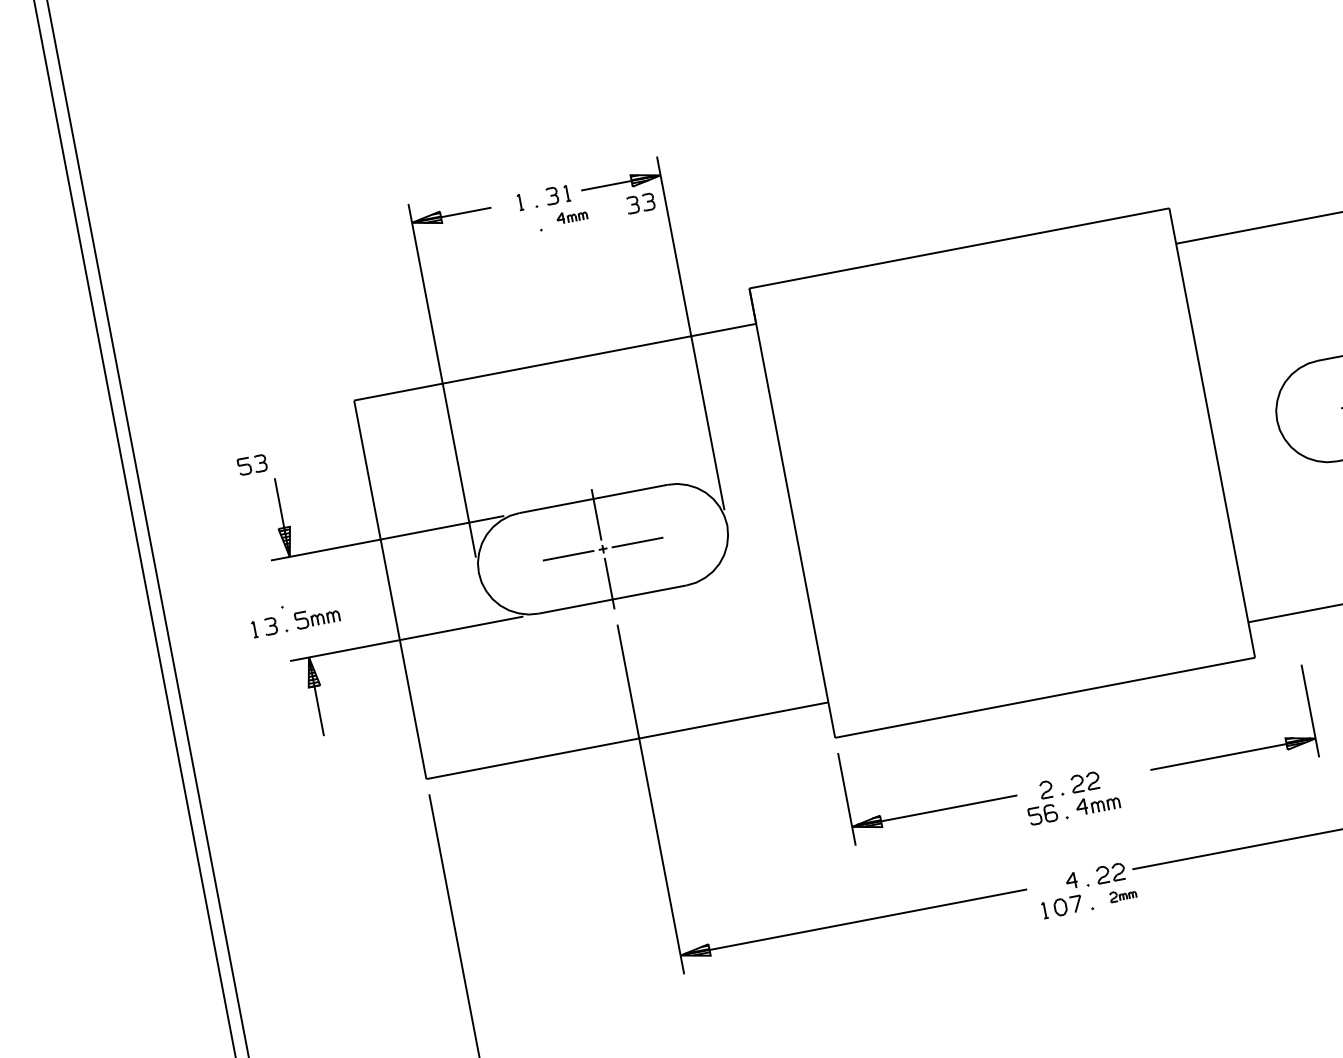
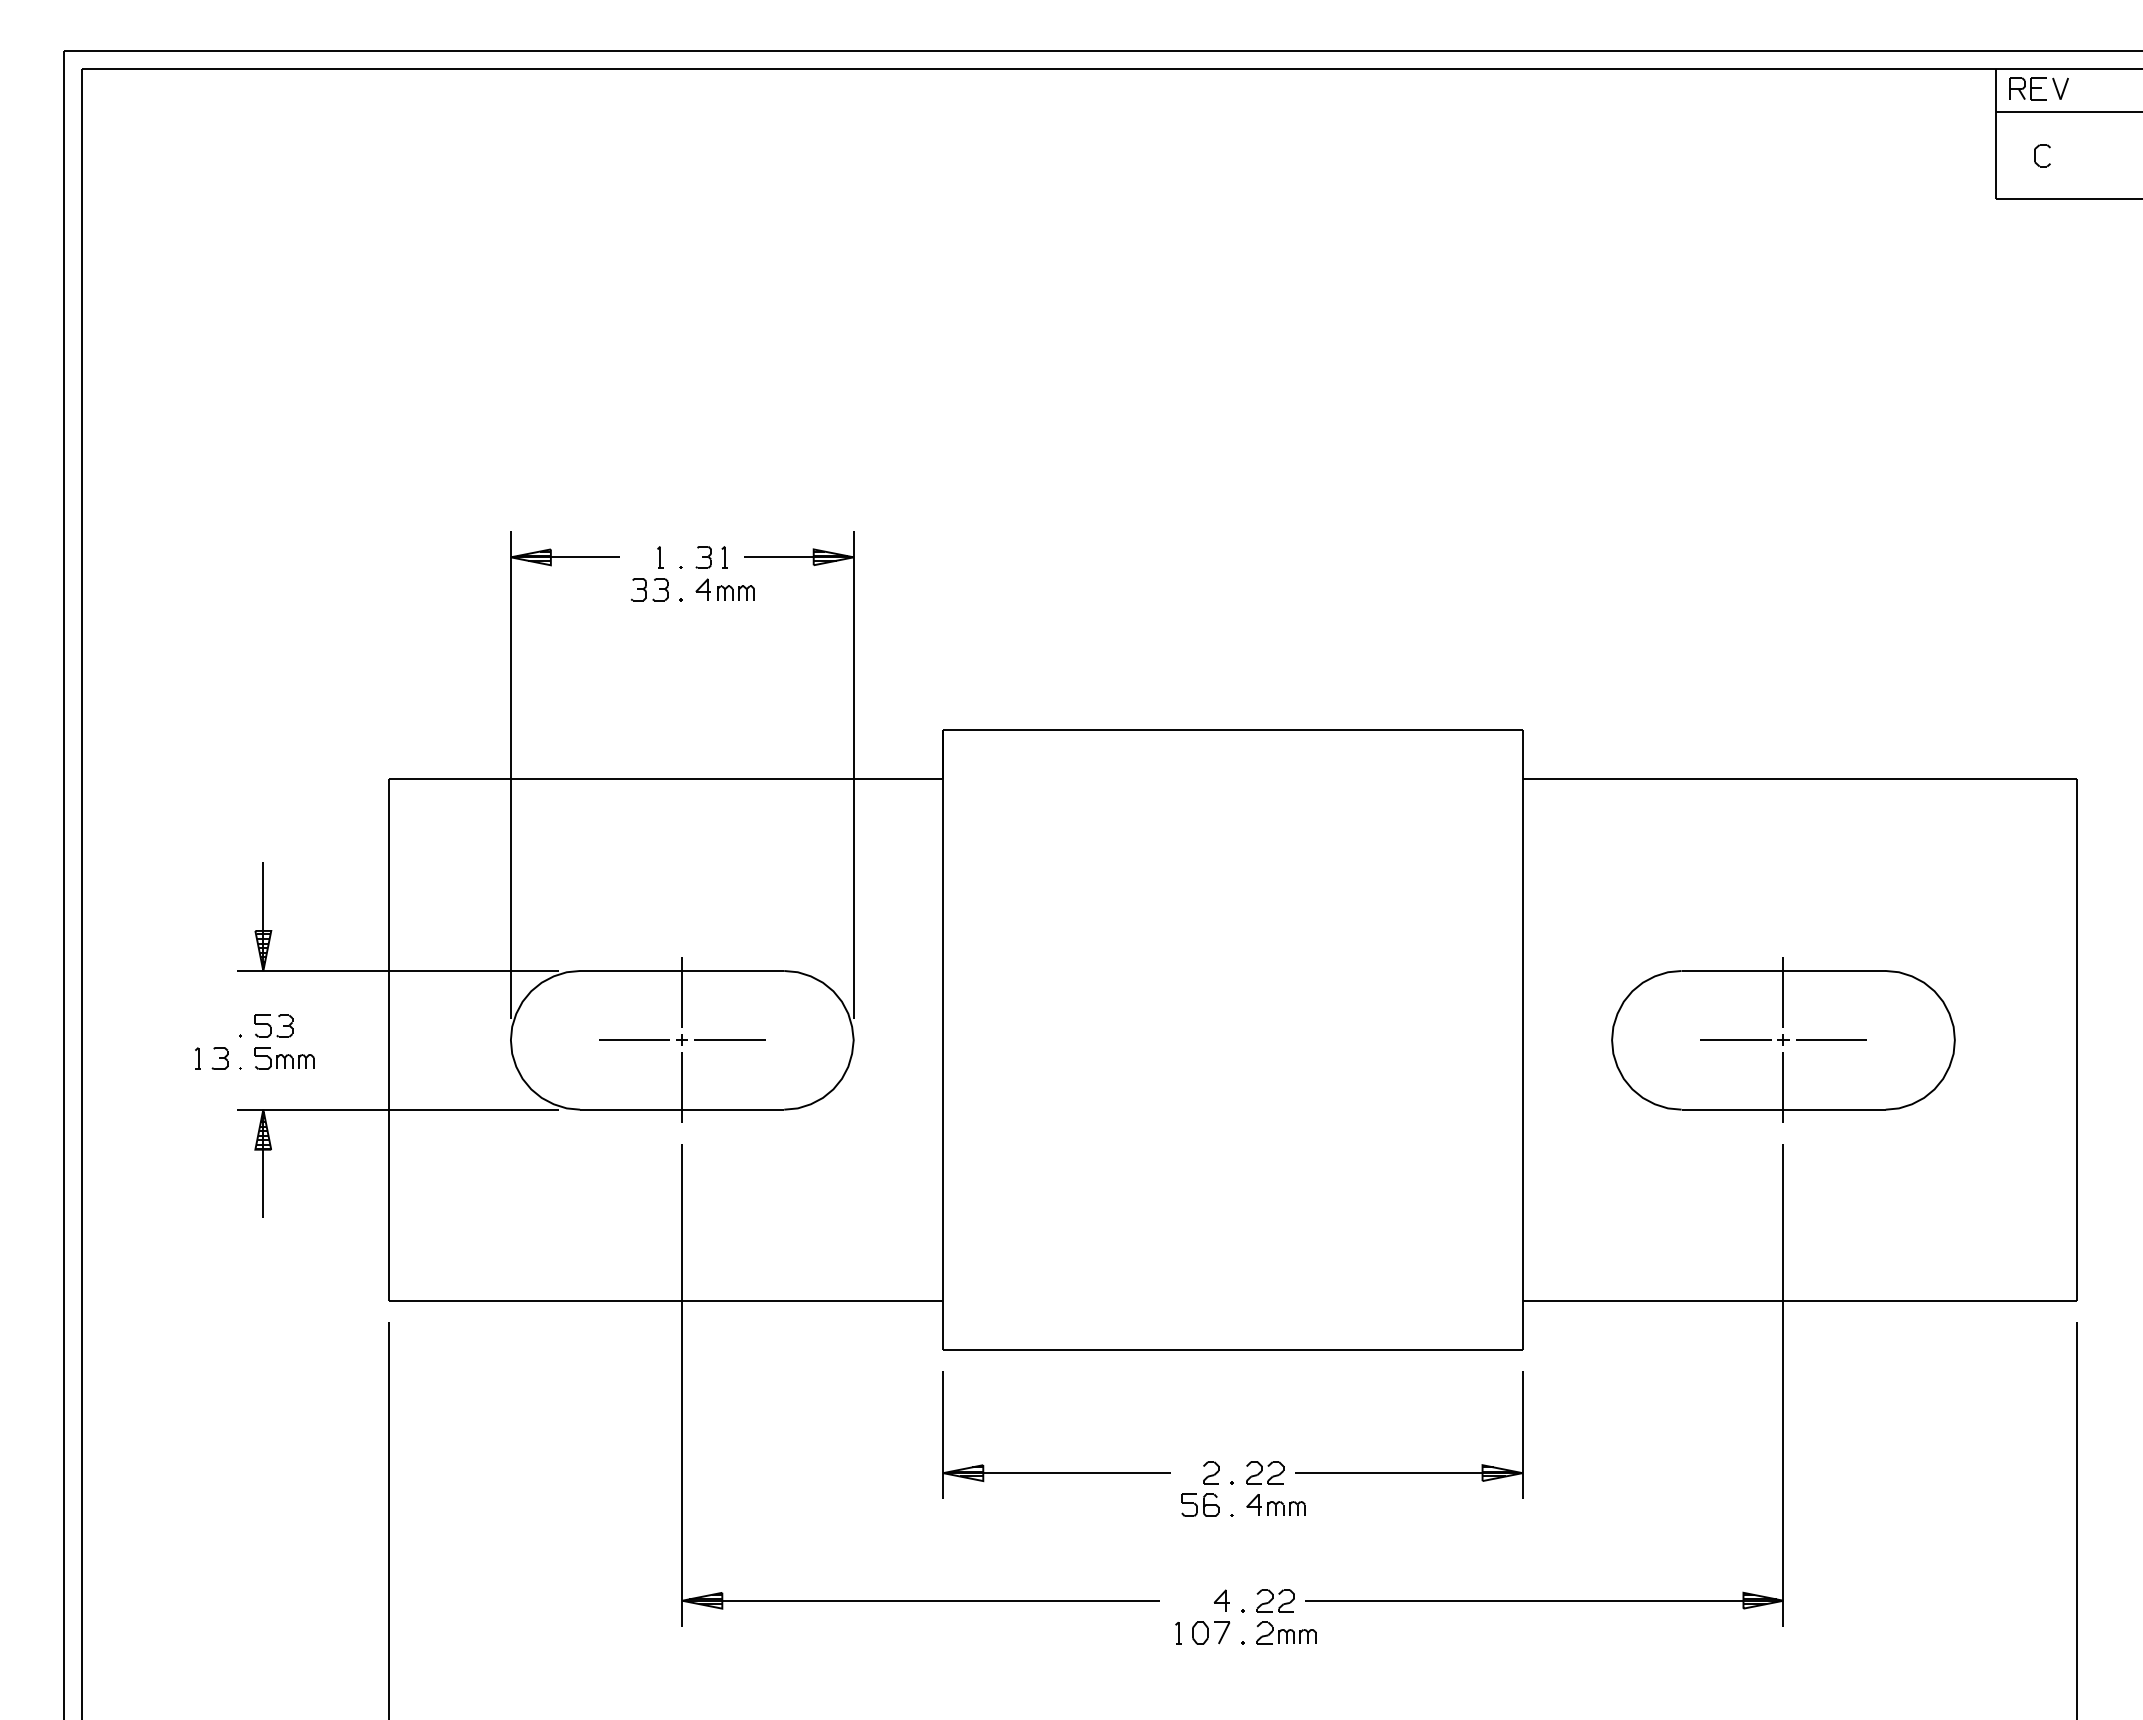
part: (640, 203) -> (649, 589), moved
part: (571, 216) -> (724, 589), size x1.43
part: (252, 464) -> (273, 1025), moved
part: (1233, 753) -> (1409, 1472), moved
part: (1123, 894) -> (1286, 1632), size x1.67

